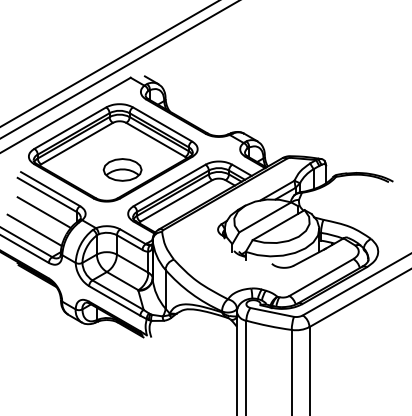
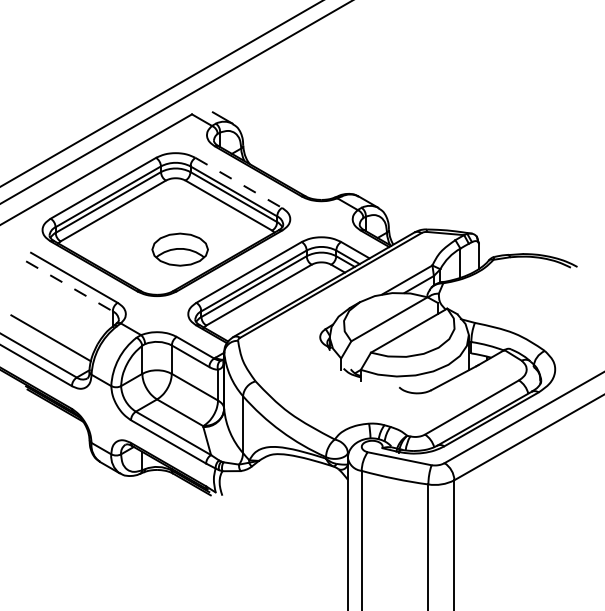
line: (163, 124) -> (240, 182), solid -> dashed
line: (47, 195) -> (69, 287), solid -> dashed
line: (43, 212) -> (64, 312), removed

